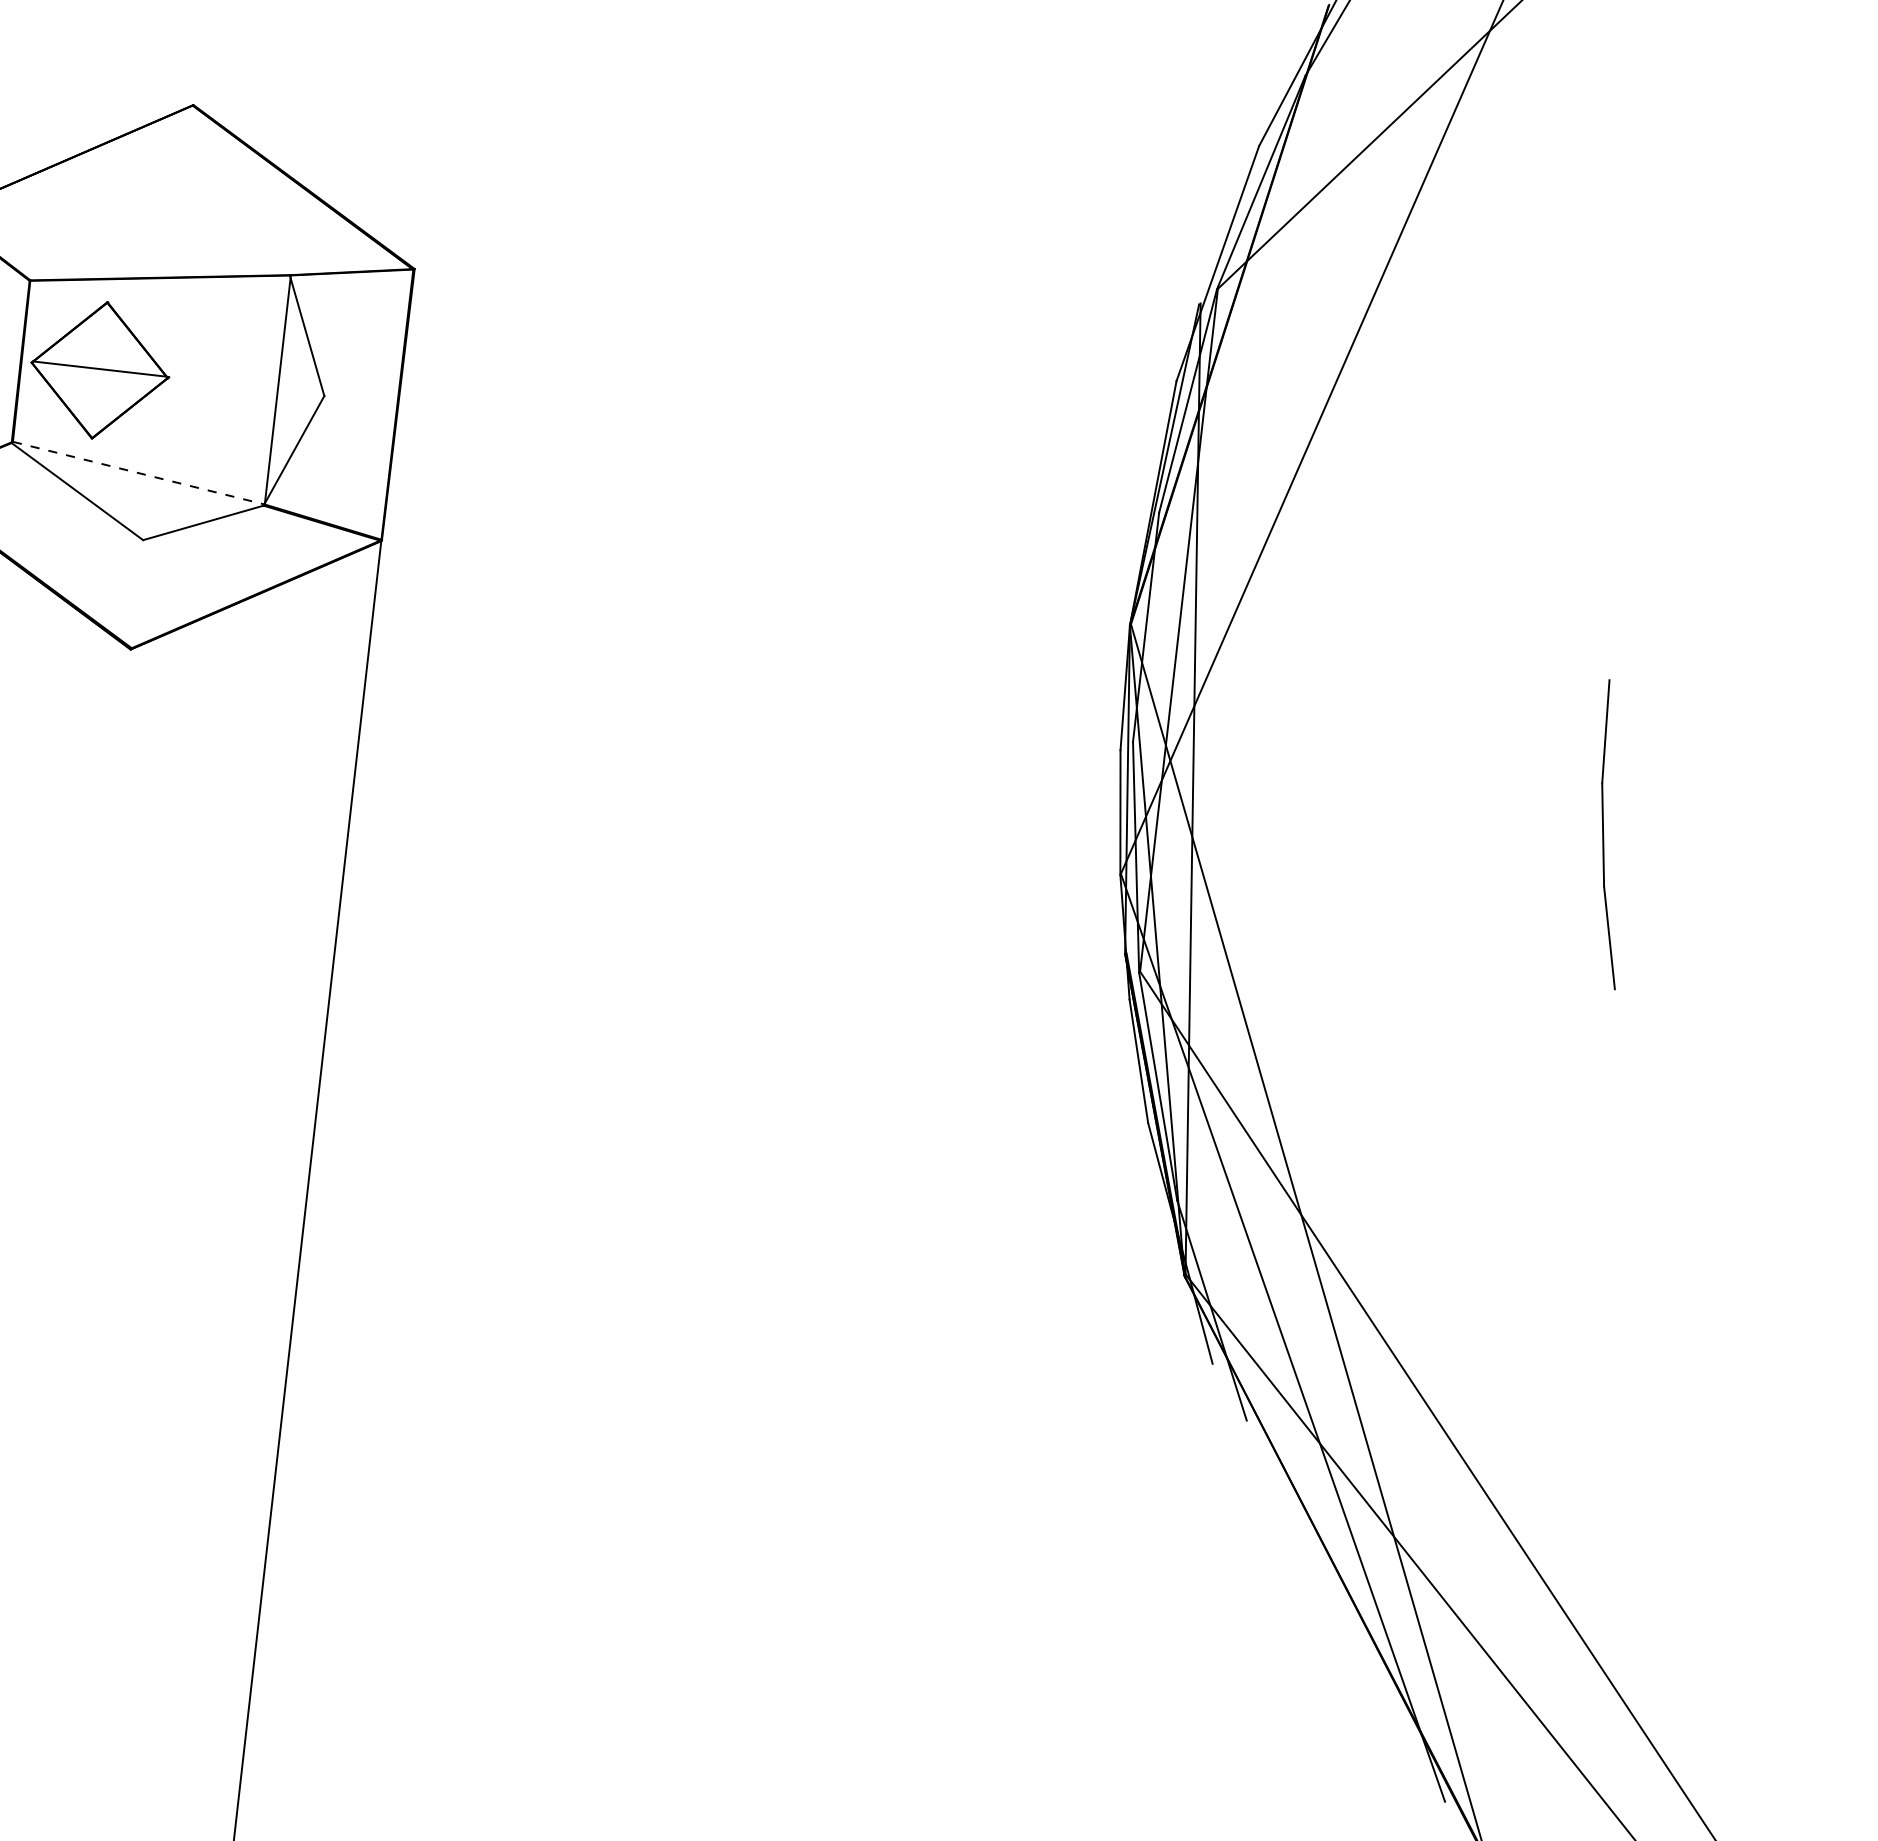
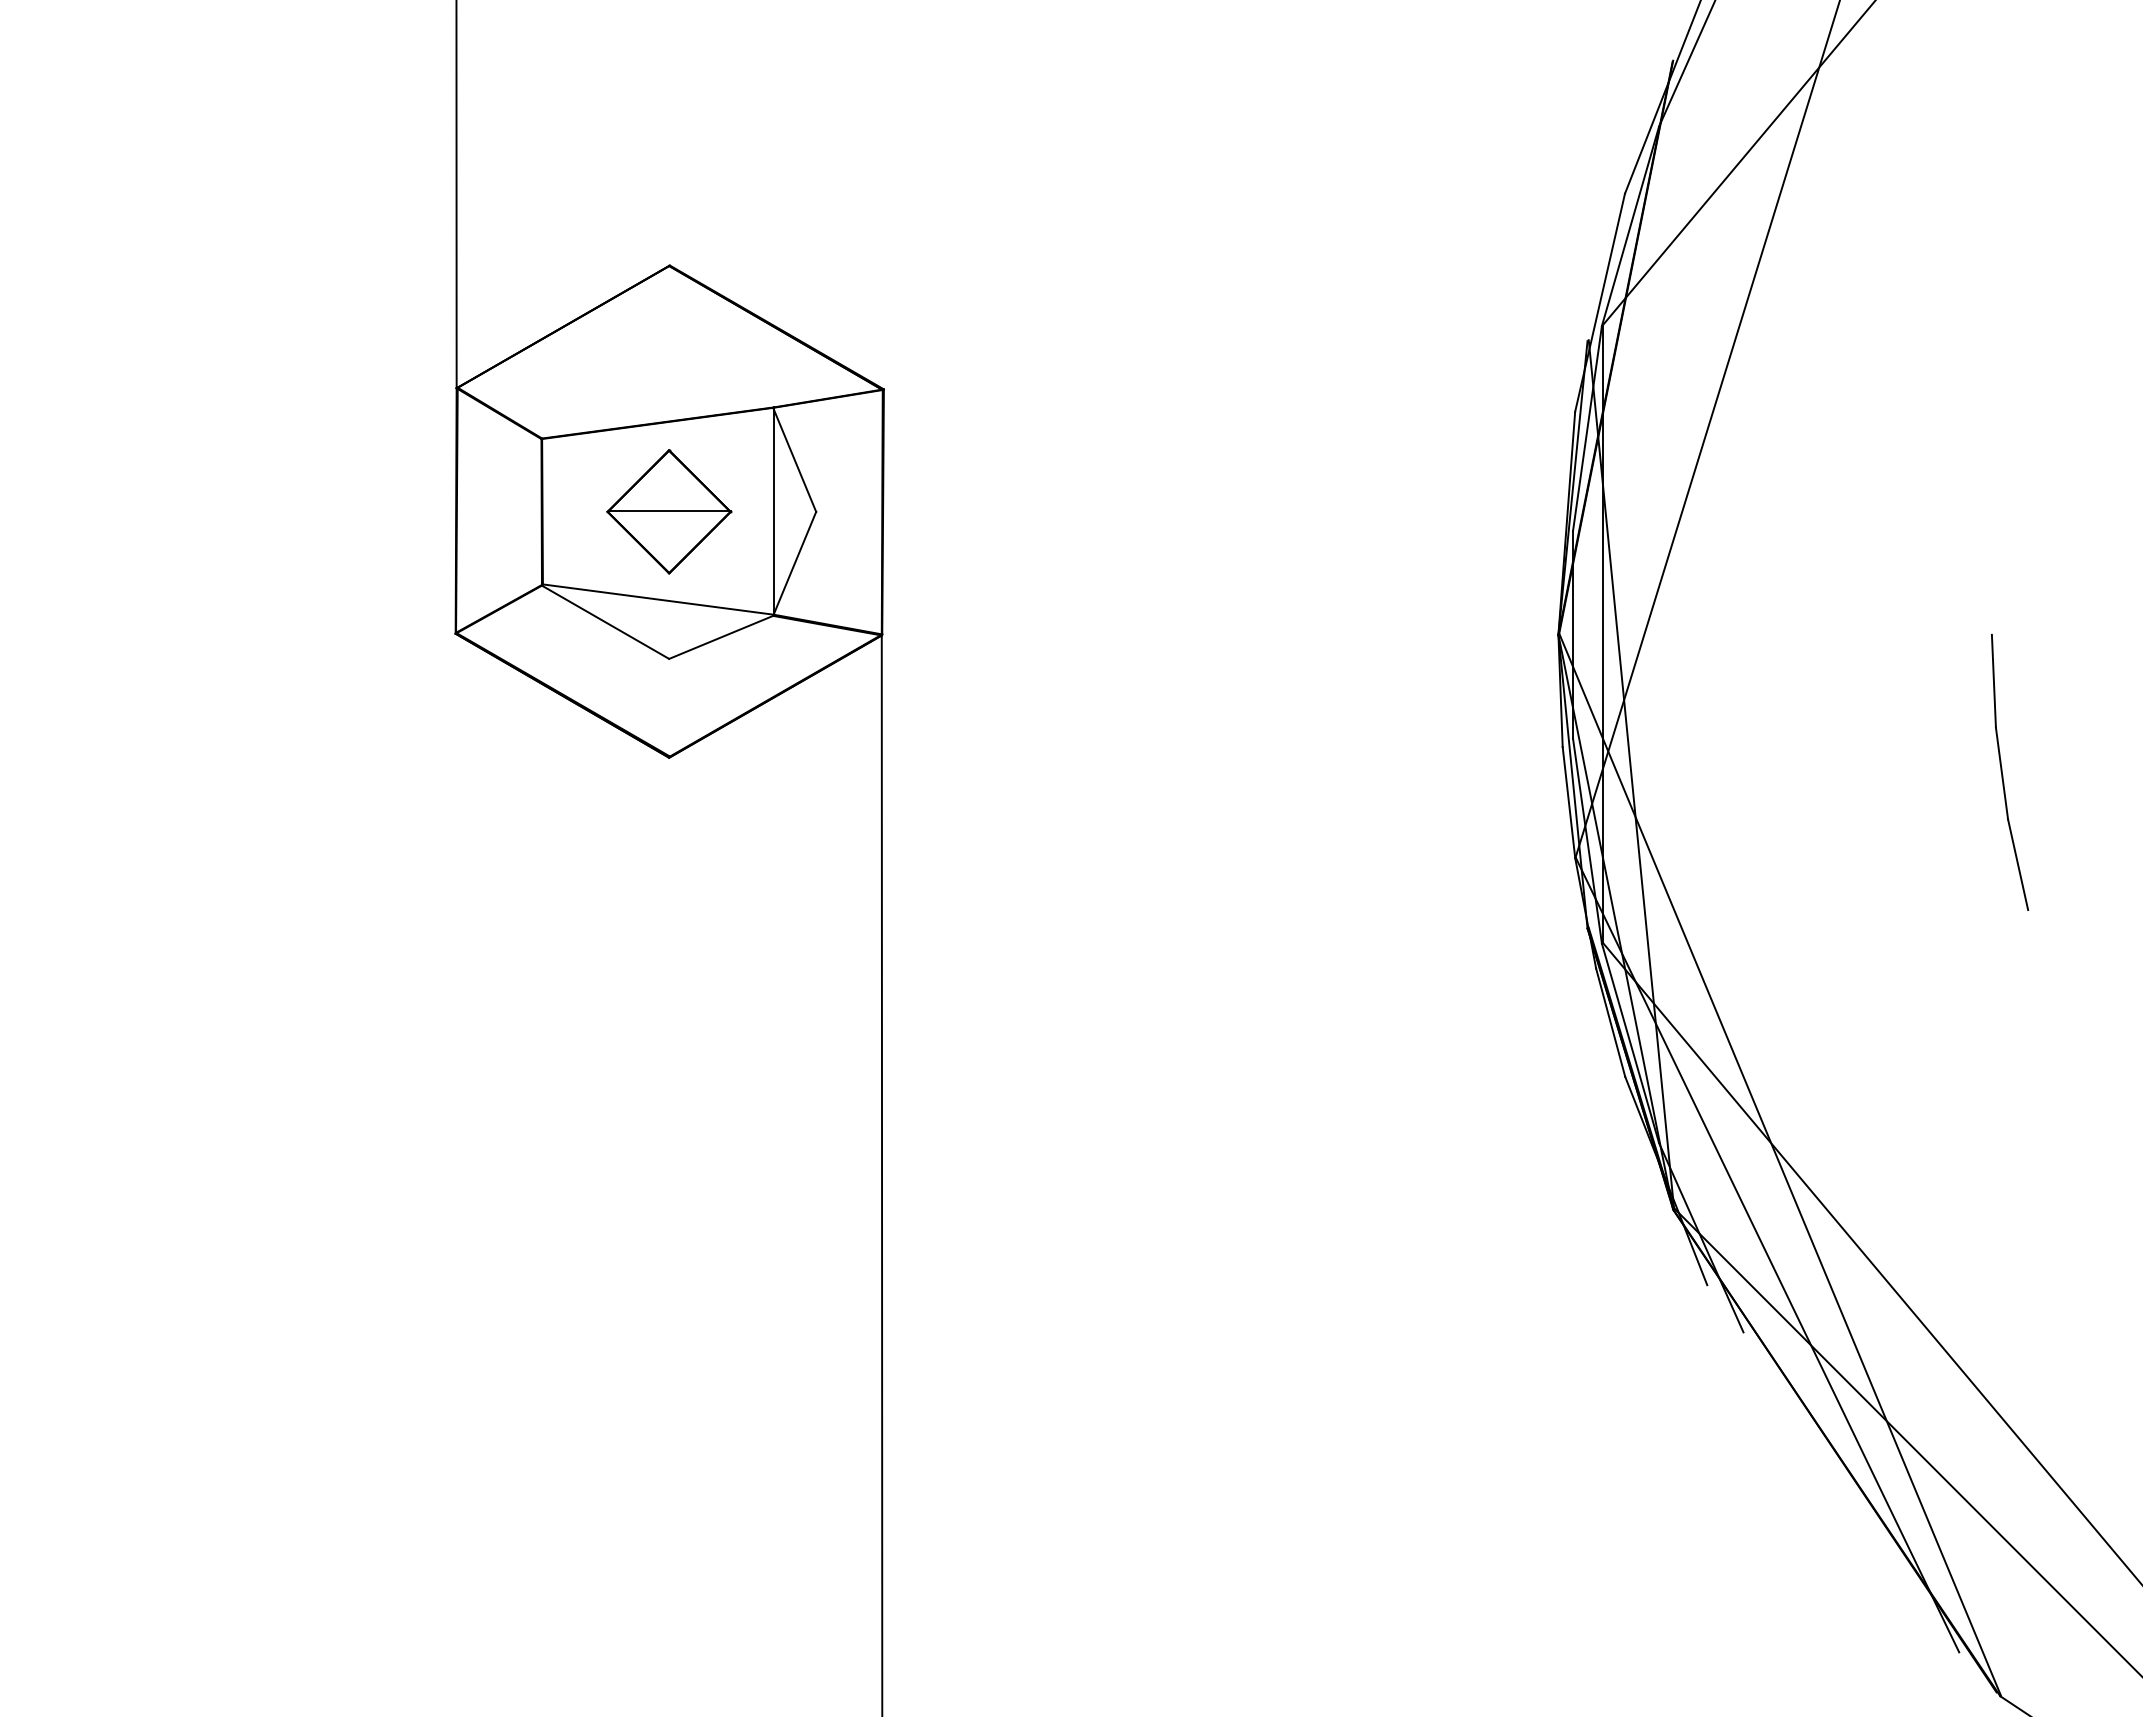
part: (100, 370) -> (669, 511), moved
line: (138, 473) -> (658, 599), dashed -> solid

